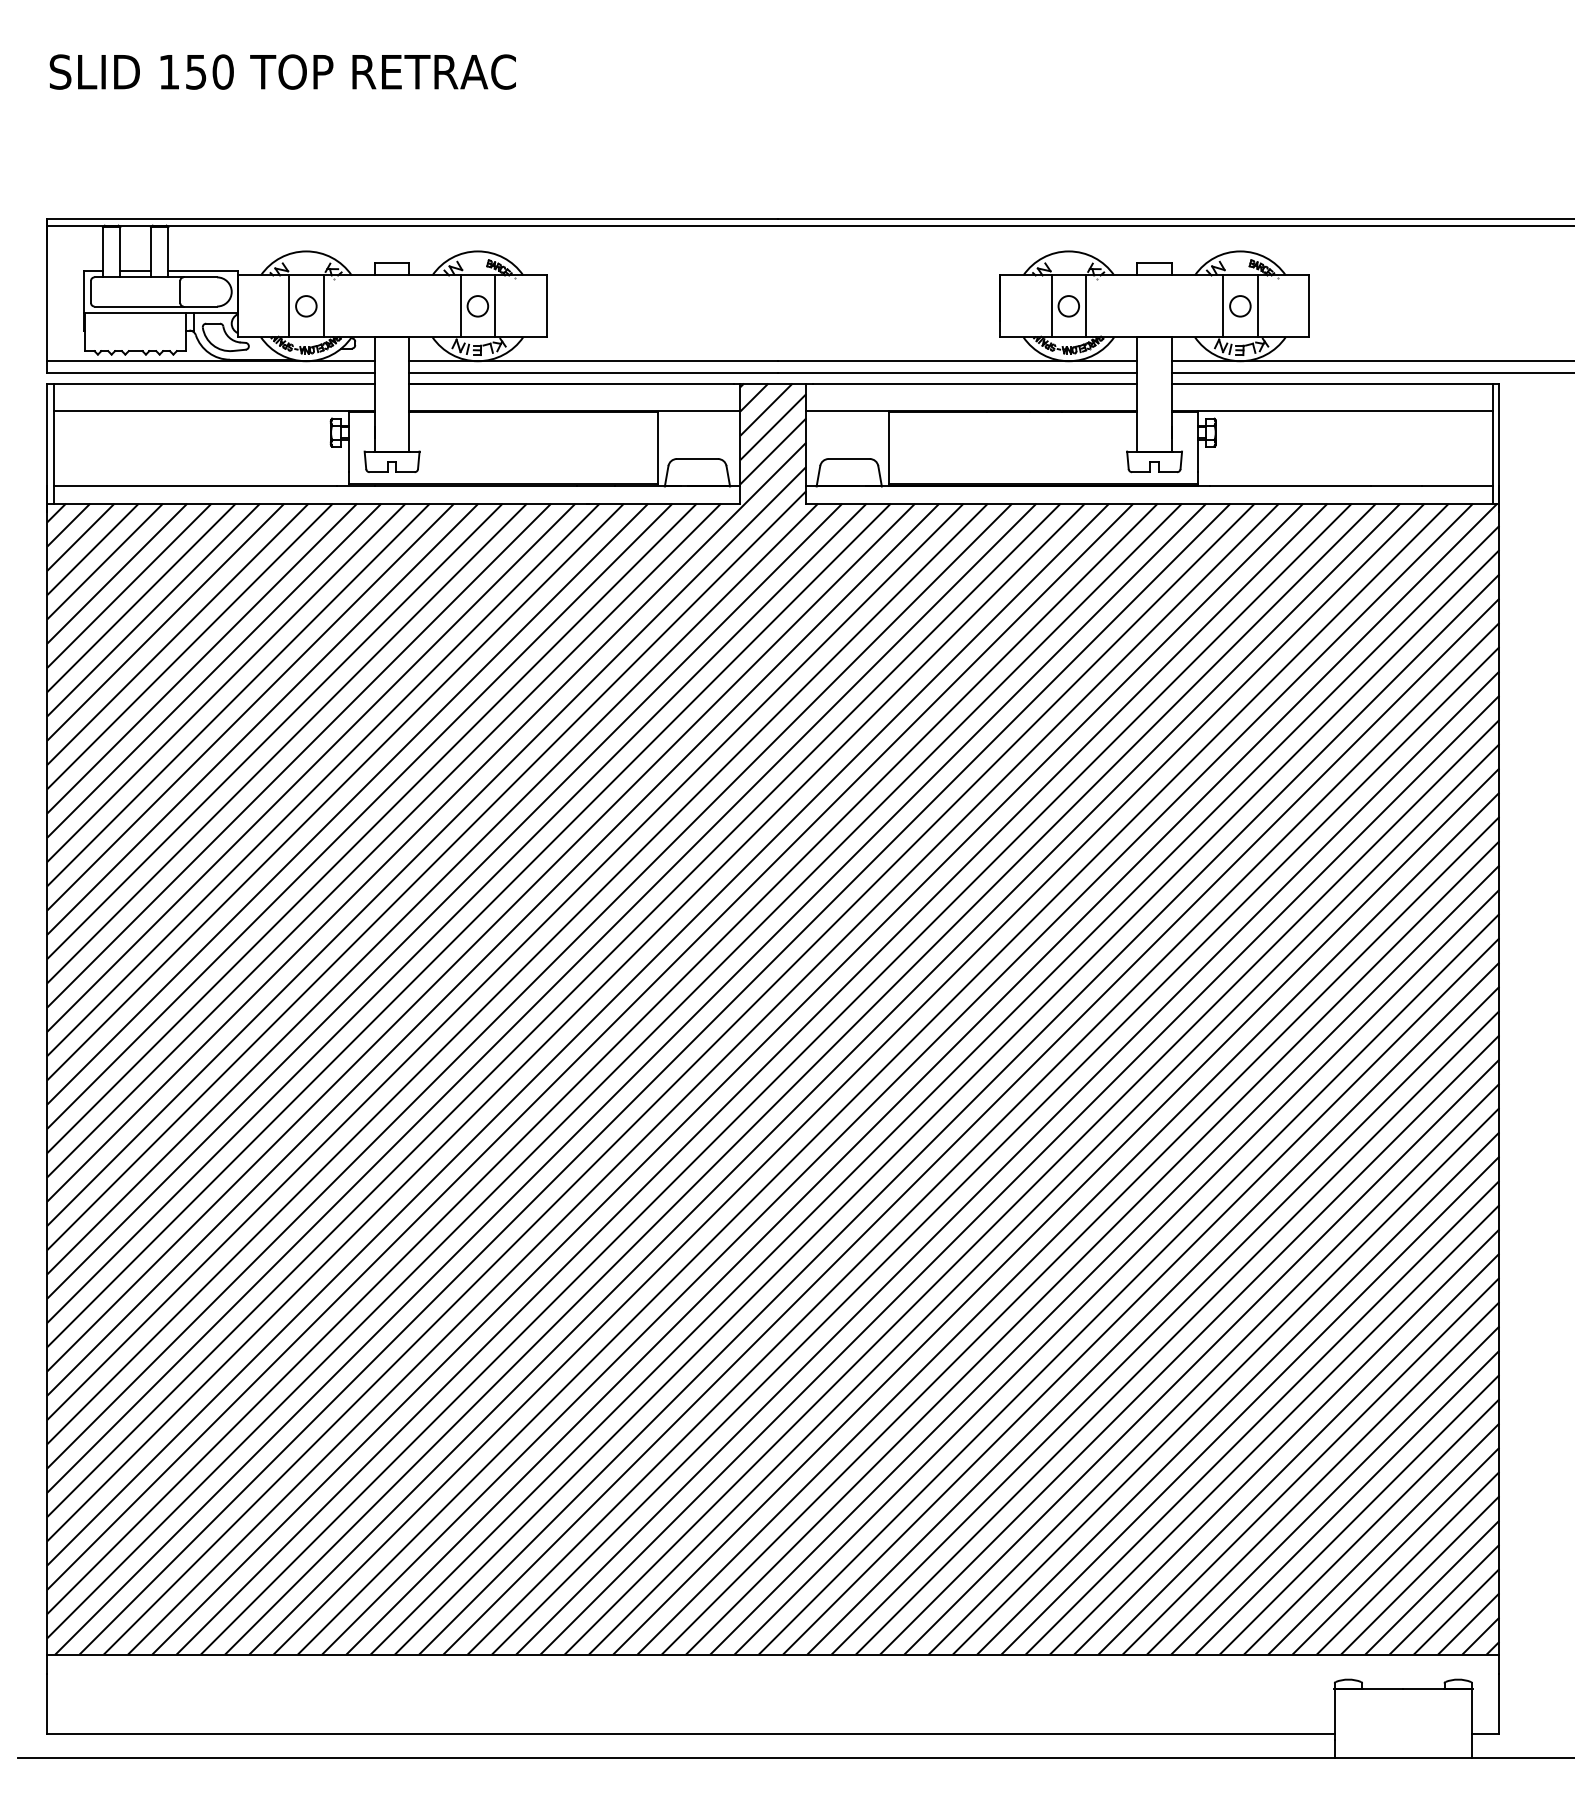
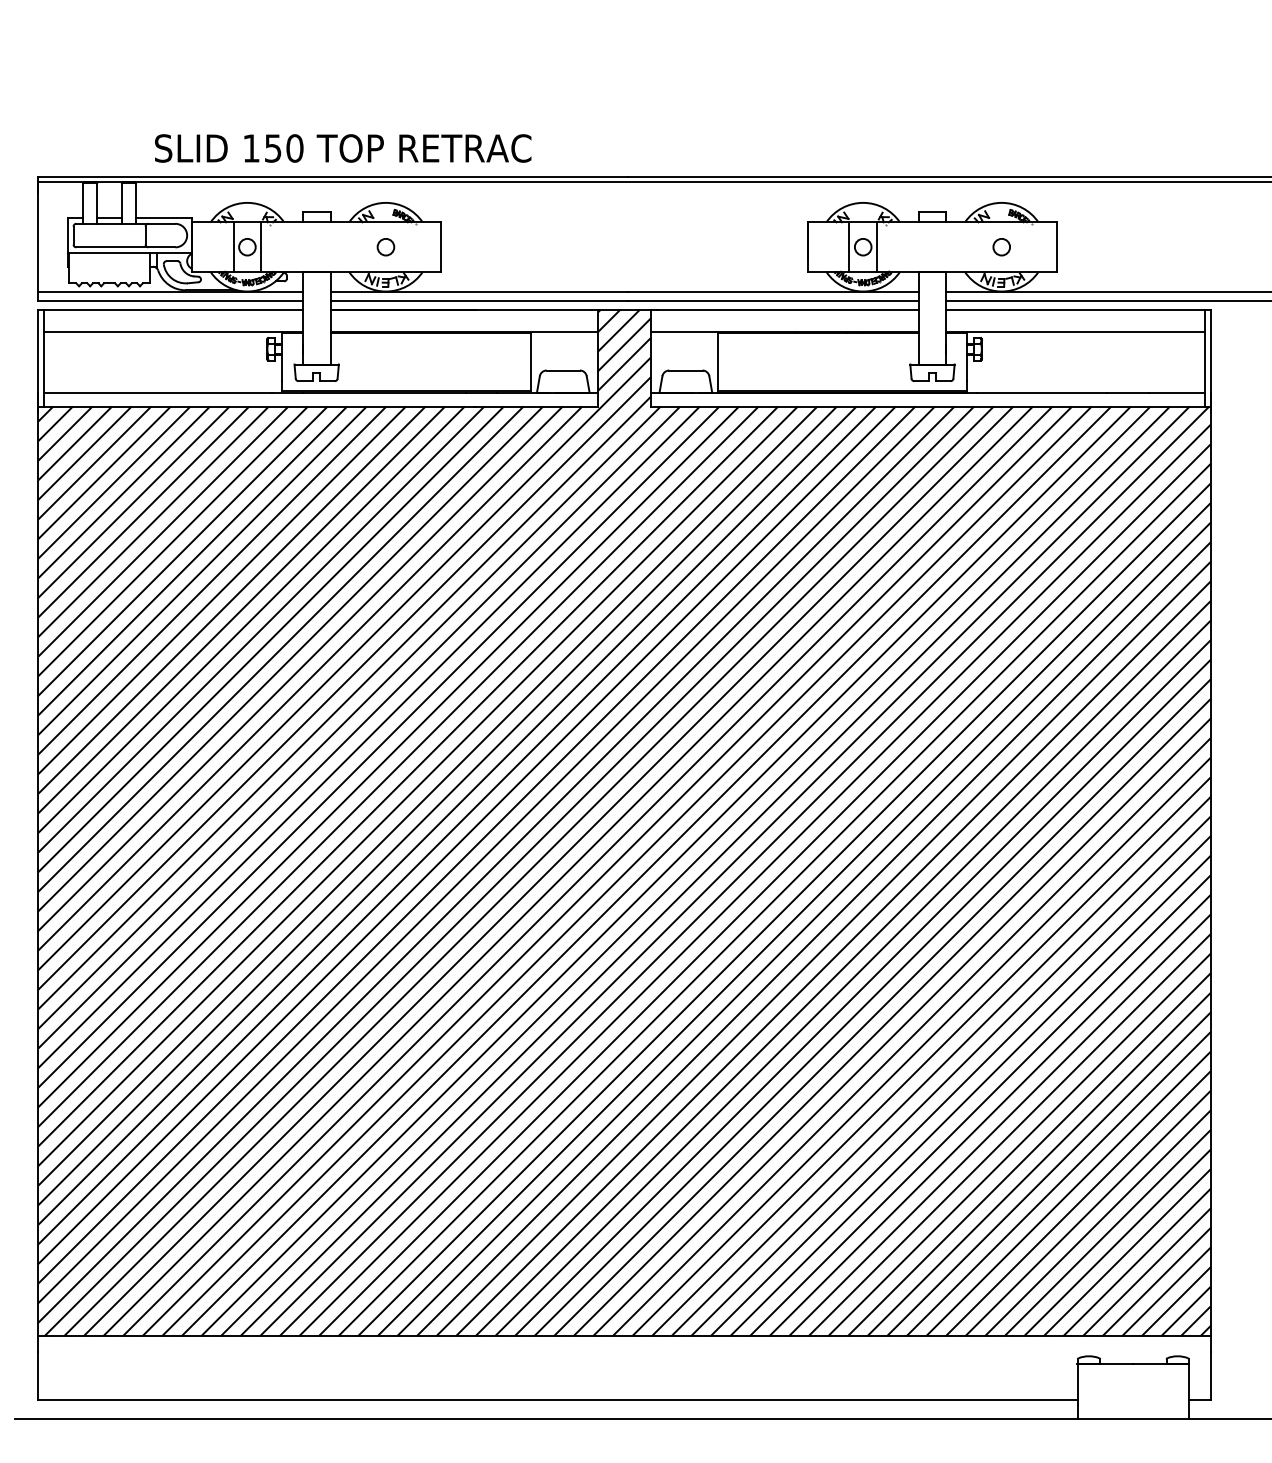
text: (282, 71) -> (342, 148), moved
line: (460, 306) -> (371, 247), removed
line: (495, 306) -> (400, 247), removed
line: (1223, 306) -> (988, 247), removed
line: (1257, 306) -> (1015, 247), removed

